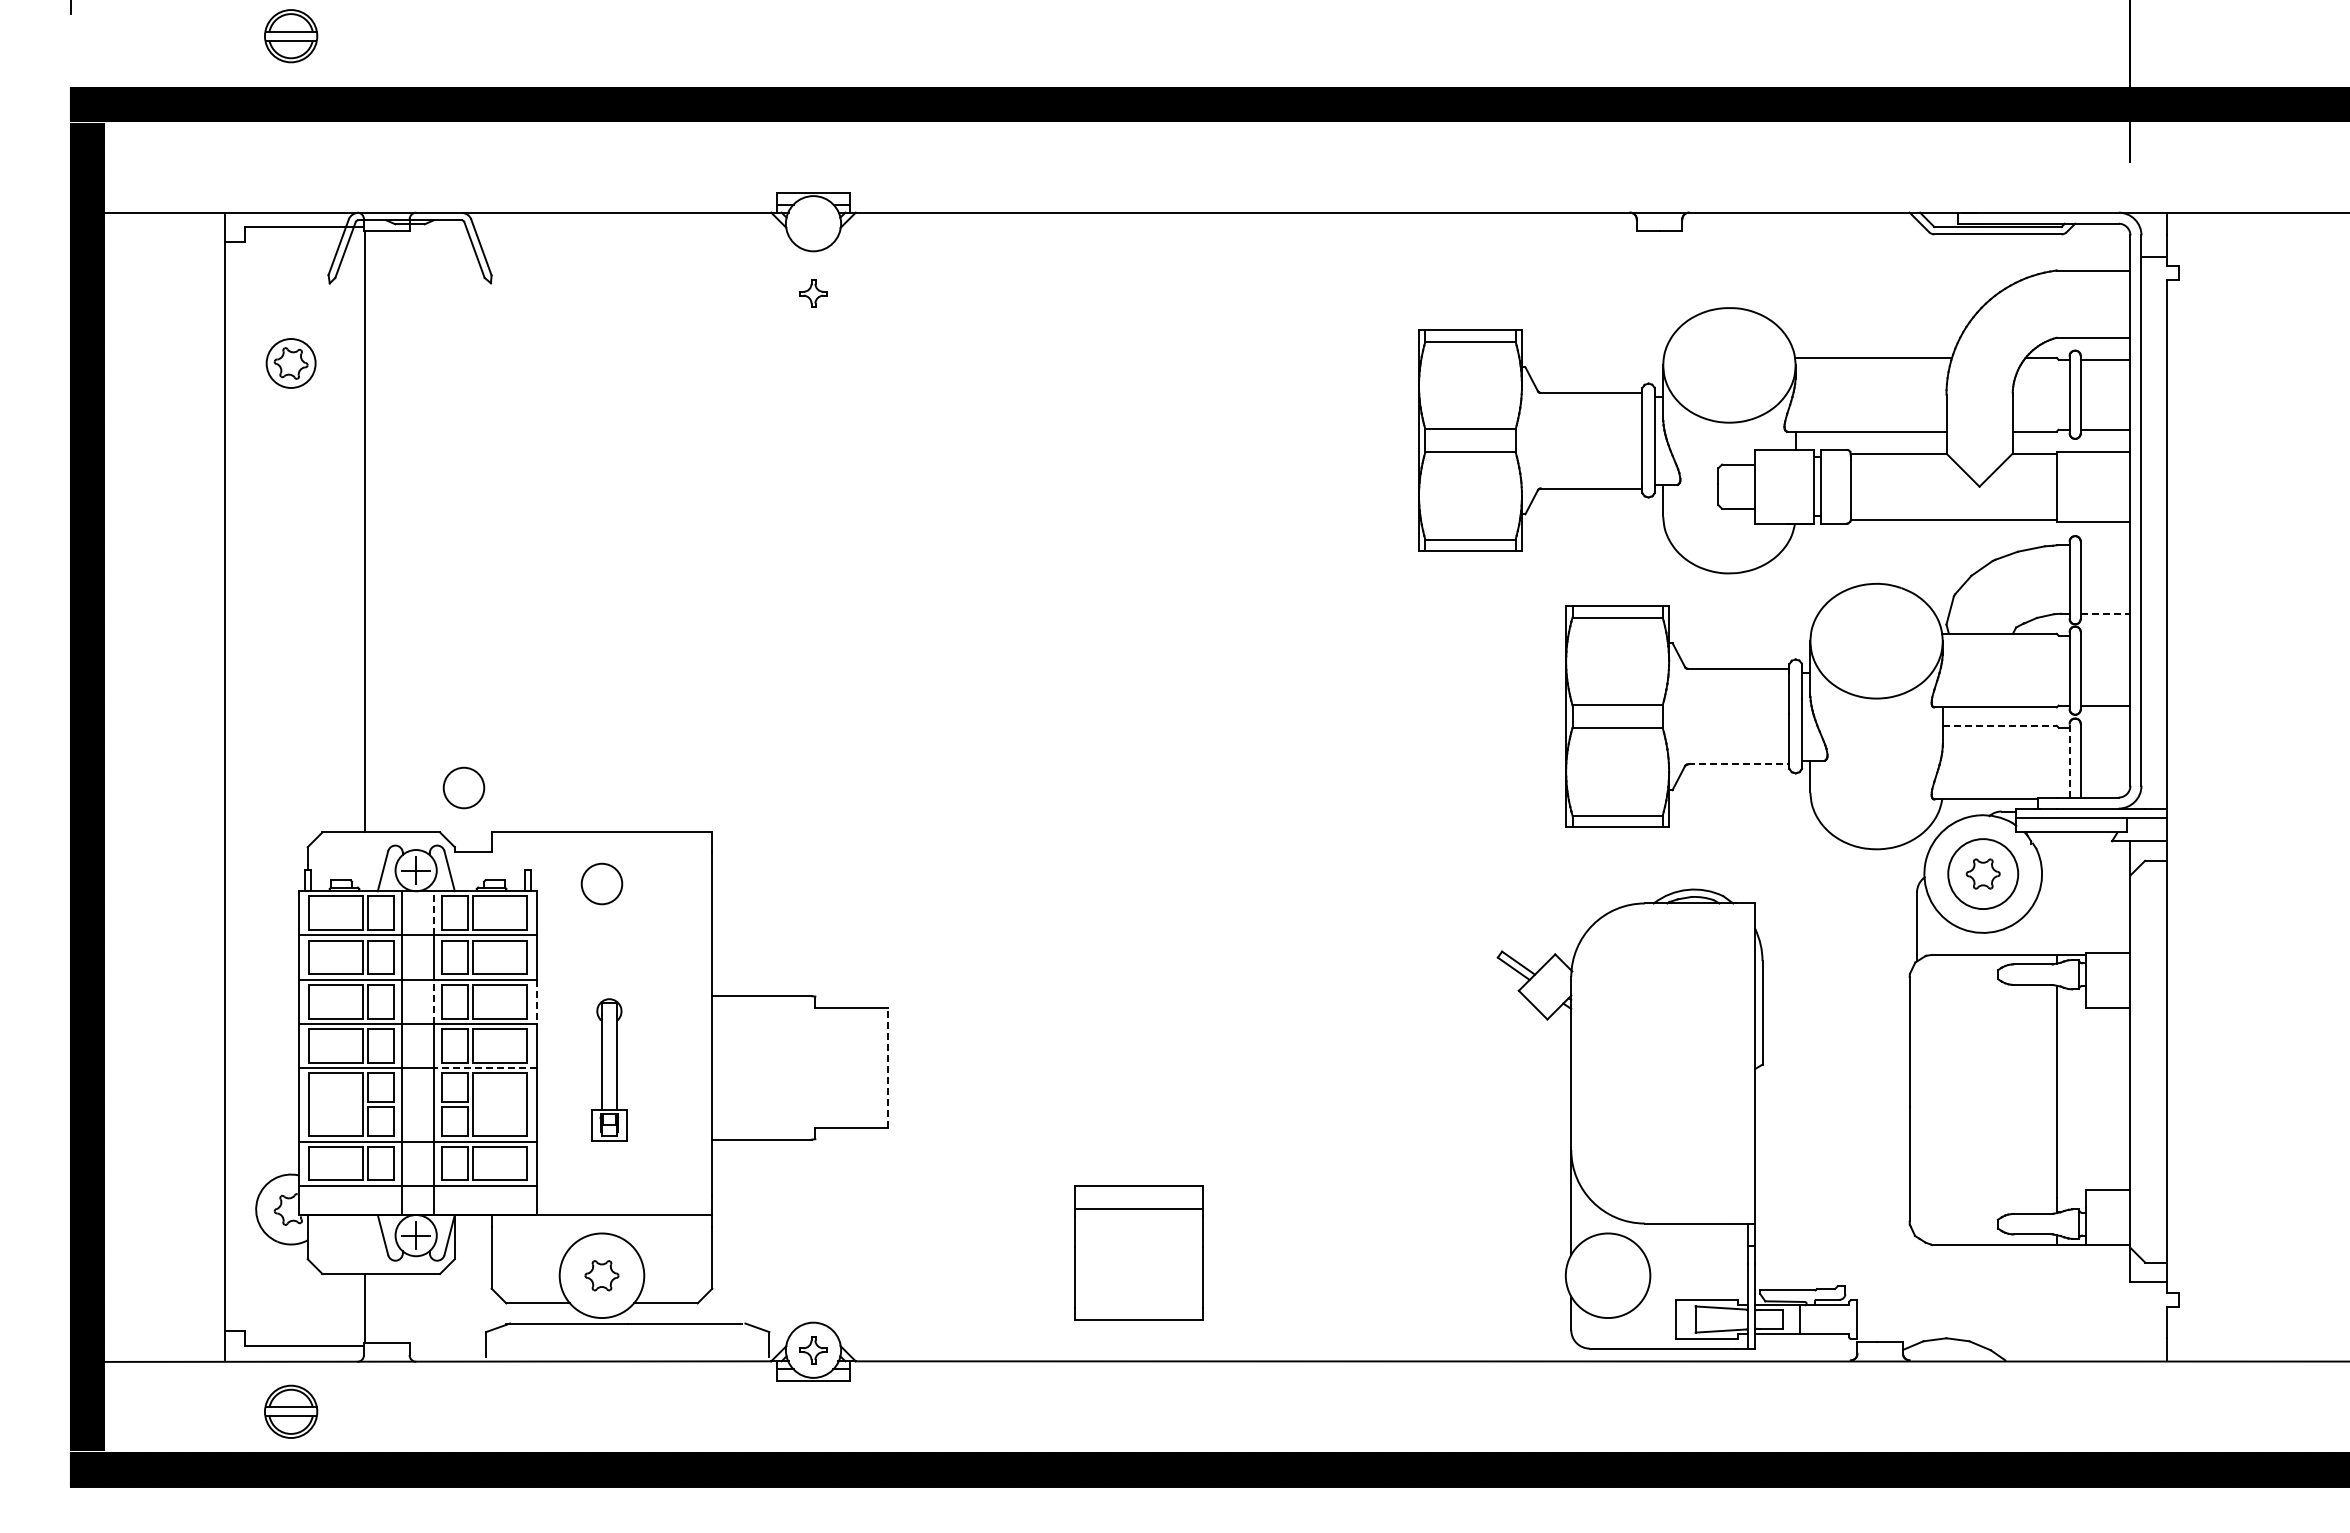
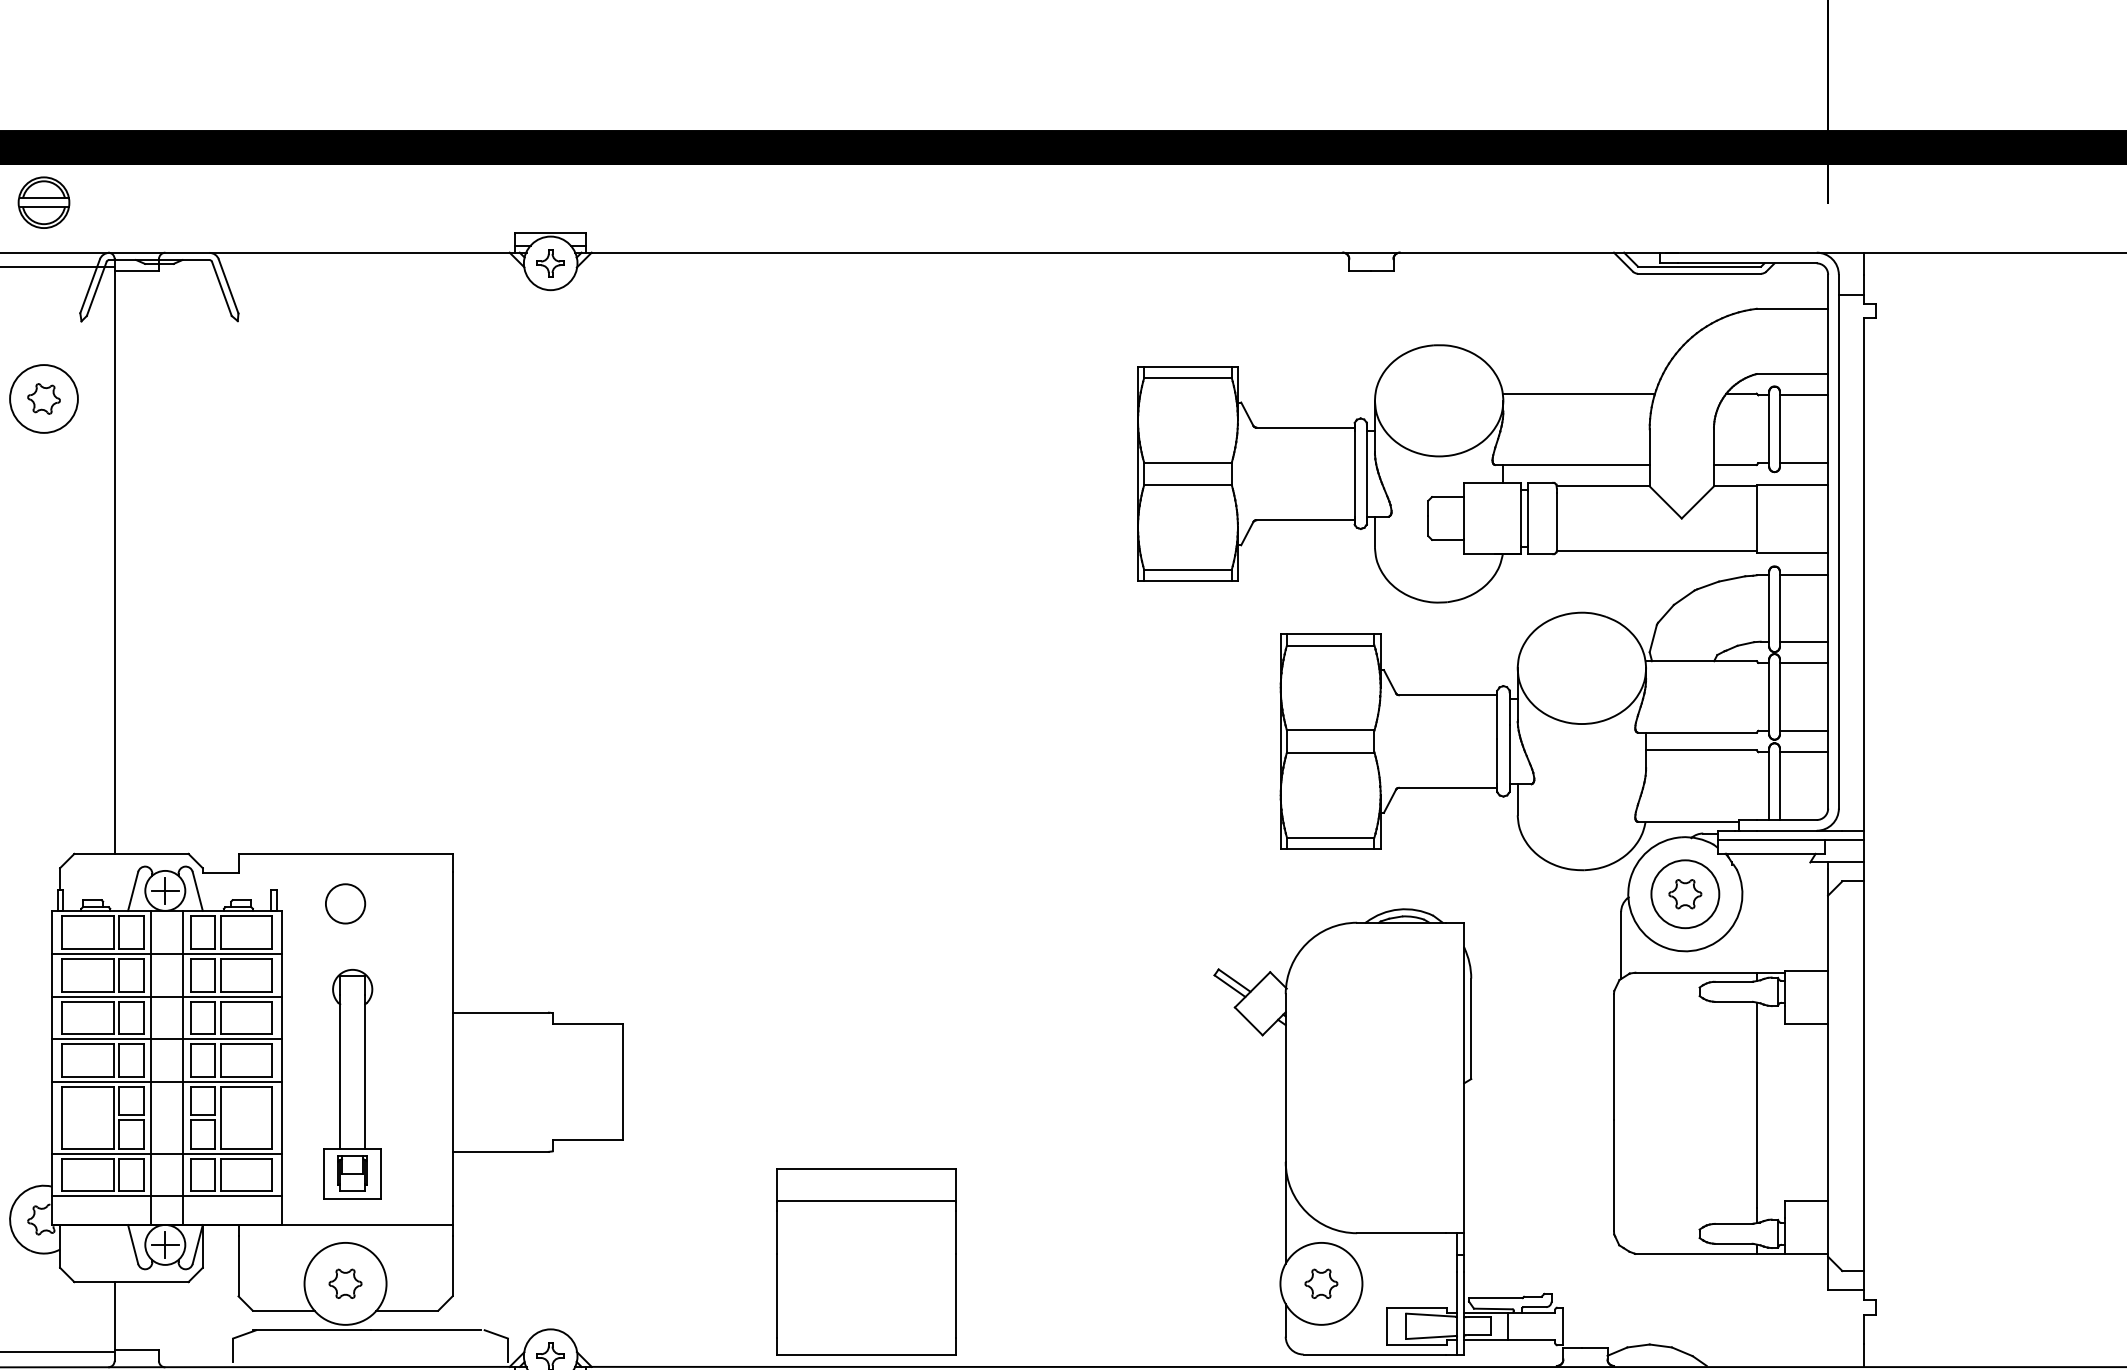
part: (291, 36) -> (44, 203), moved
part: (813, 293) -> (550, 263), moved
circle: (291, 363) -> (44, 398), size x1.43
line: (2105, 545) -> (1803, 575), added
line: (2105, 613) -> (1803, 641), dashed -> solid
line: (2105, 635) -> (1803, 662), added
line: (2000, 725) -> (1702, 750), dashed -> solid
line: (2105, 727) -> (1803, 752), added
line: (2069, 760) -> (1769, 784), dashed -> solid
line: (1738, 764) -> (1447, 787), dashed -> solid
circle: (463, 787) -> (211, 810), removed
line: (434, 912) -> (183, 931), dashed -> solid
line: (434, 1001) -> (183, 1017), dashed -> solid
line: (536, 1002) -> (282, 1018), dashed -> solid
line: (485, 1067) -> (232, 1081), dashed -> solid
line: (888, 1067) -> (623, 1081), dashed -> solid
part: (609, 1069) -> (352, 1083), size x1.67
part: (1138, 1252) -> (865, 1261), size x1.43
part: (1607, 1275) -> (1320, 1283), added

